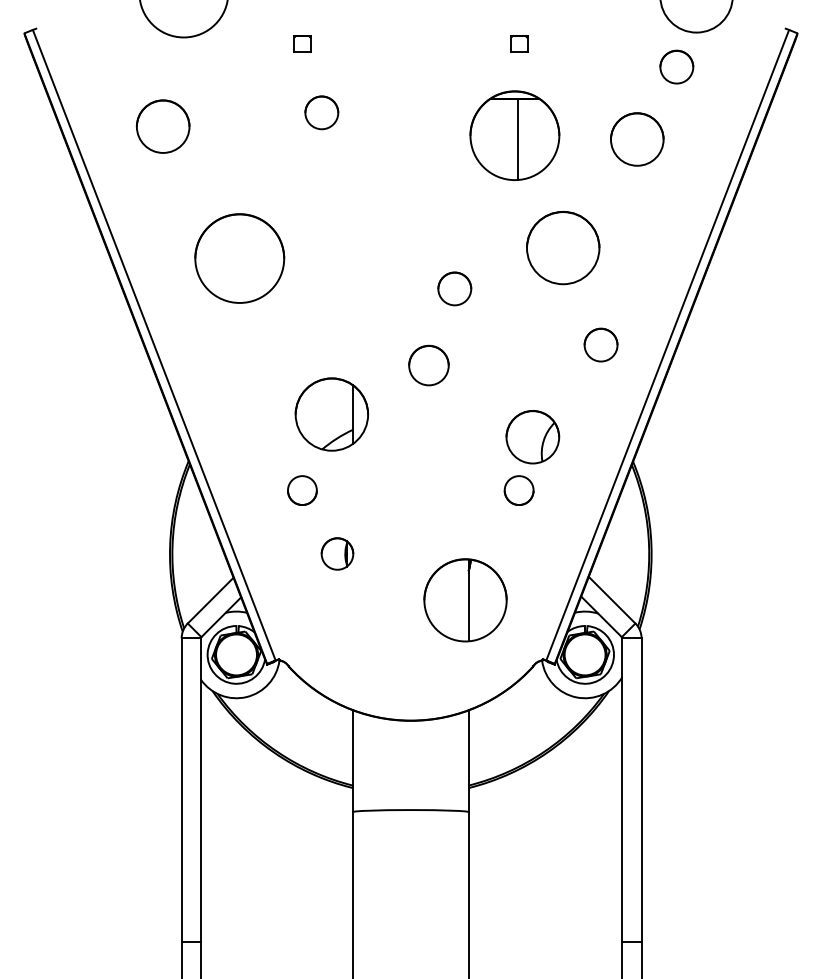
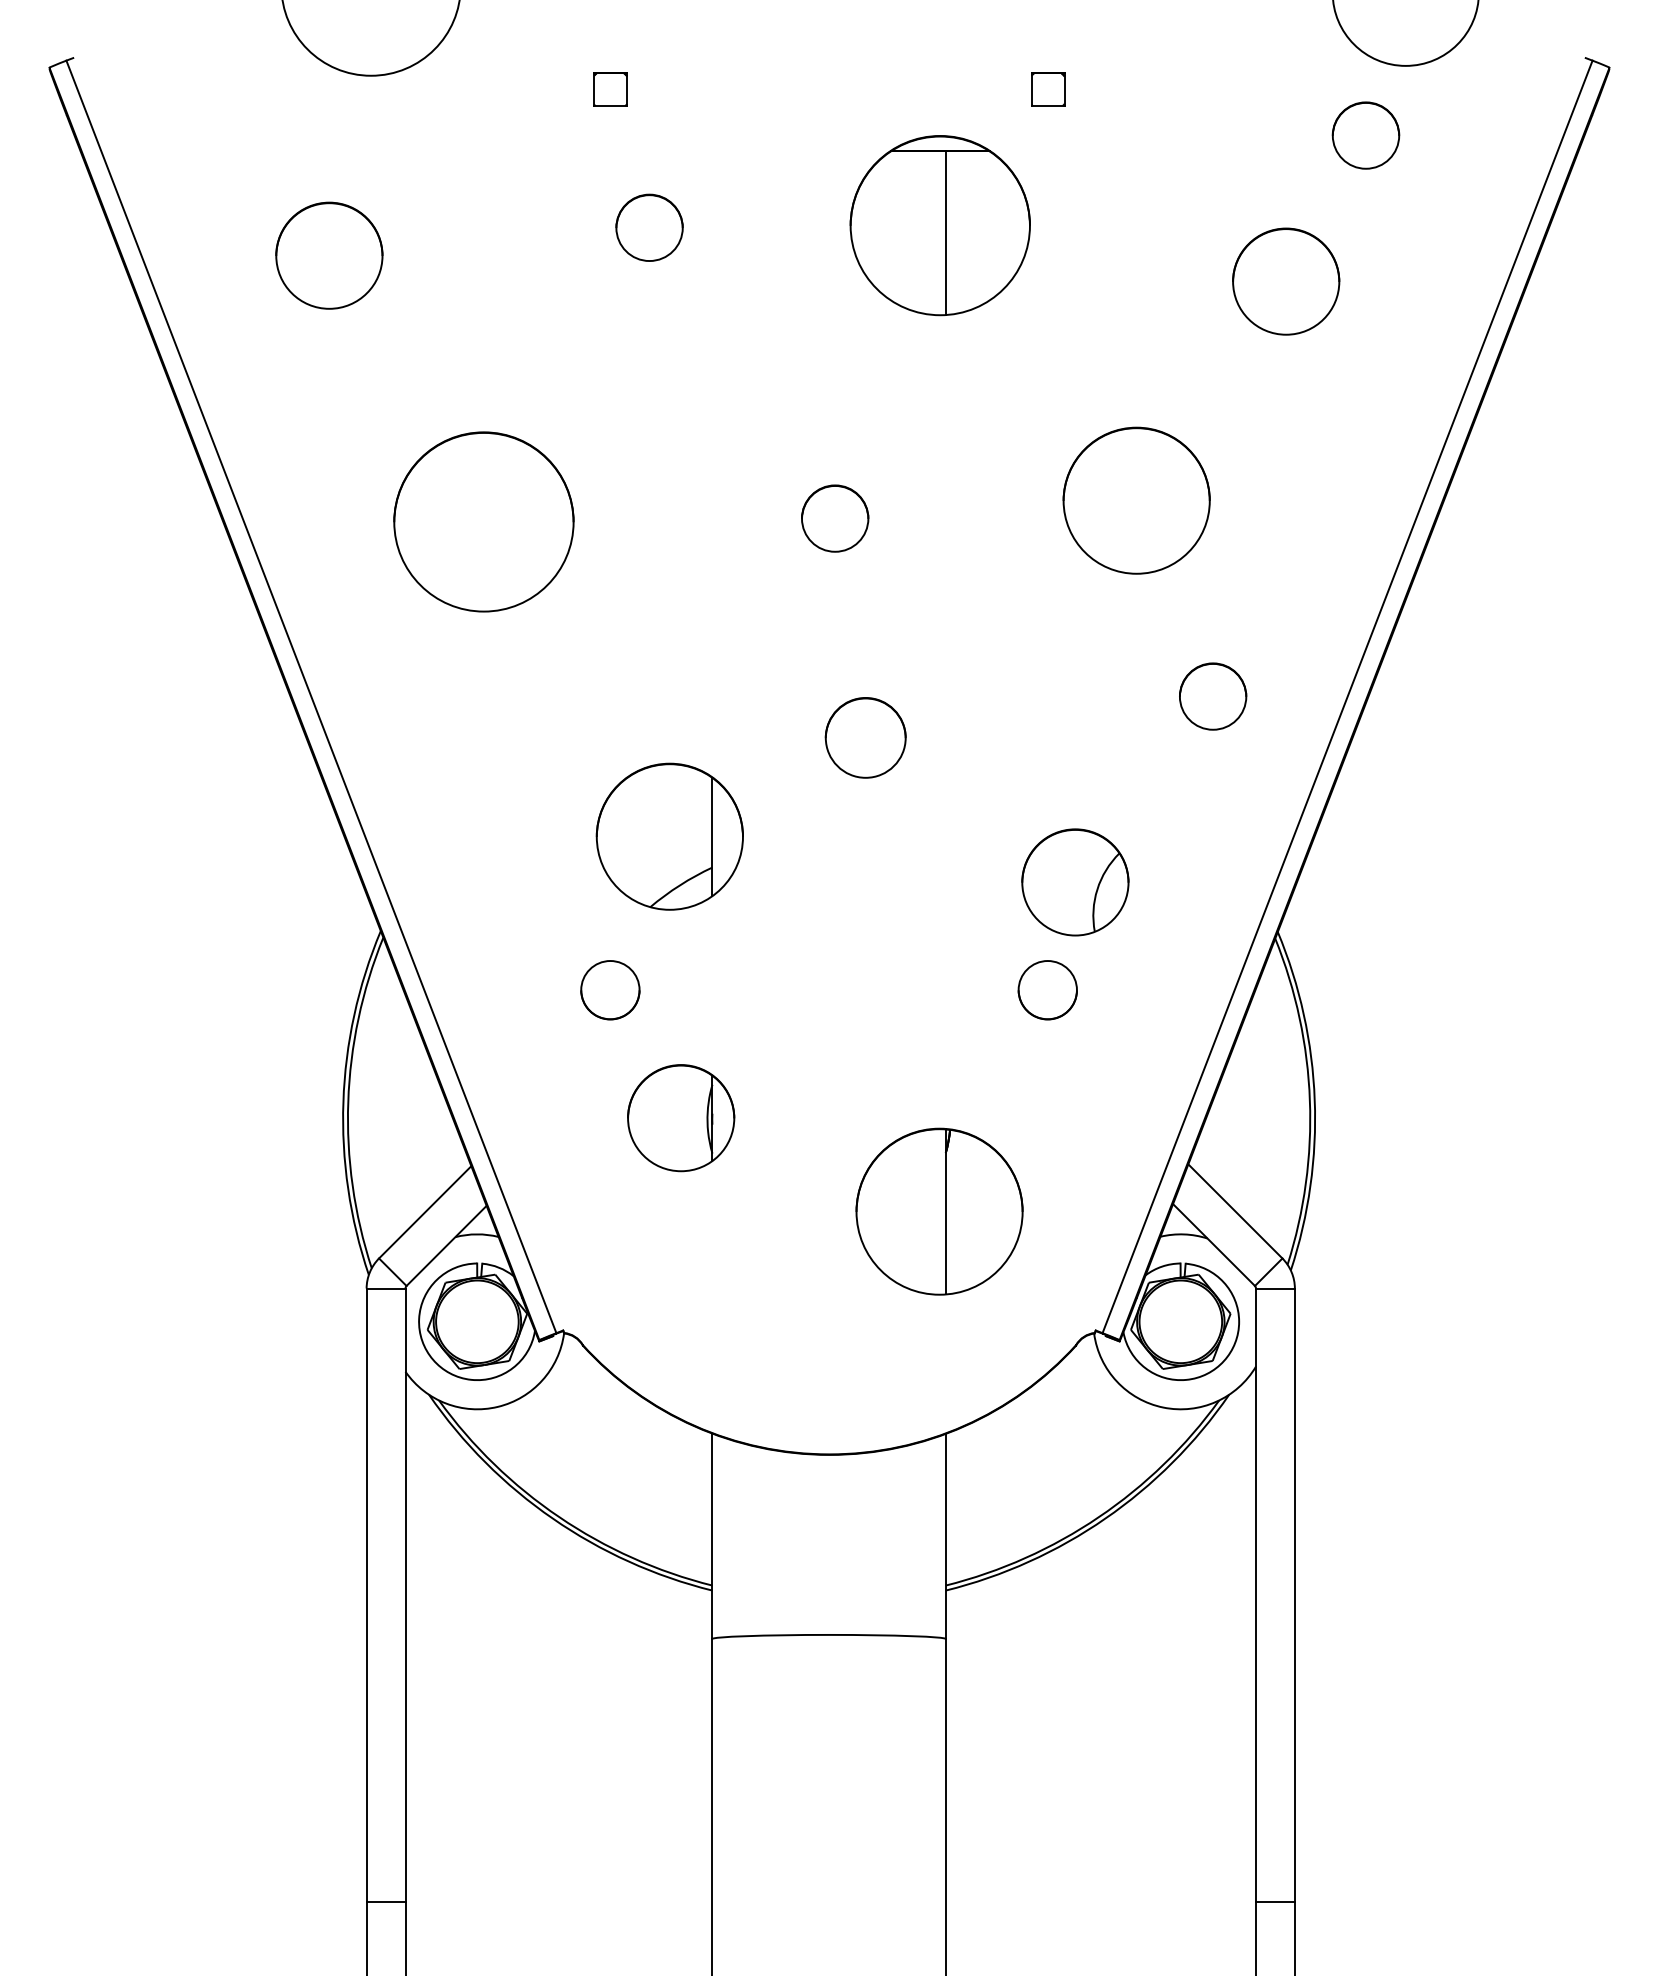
part: (514, 135) -> (939, 225), moved
part: (454, 288) -> (834, 517), moved
part: (337, 553) -> (681, 1117), size x1.67

